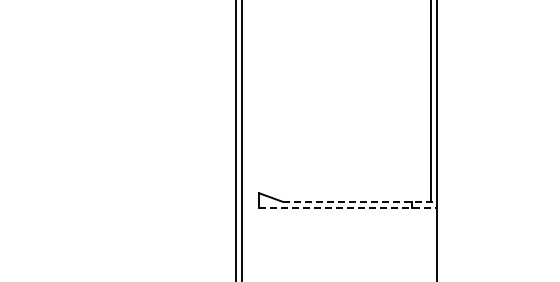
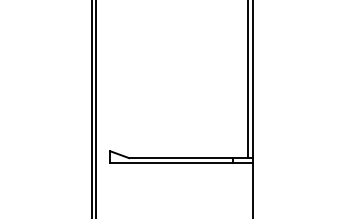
line: (359, 201) -> (190, 157), dashed -> solid
line: (348, 207) -> (181, 162), dashed -> solid

